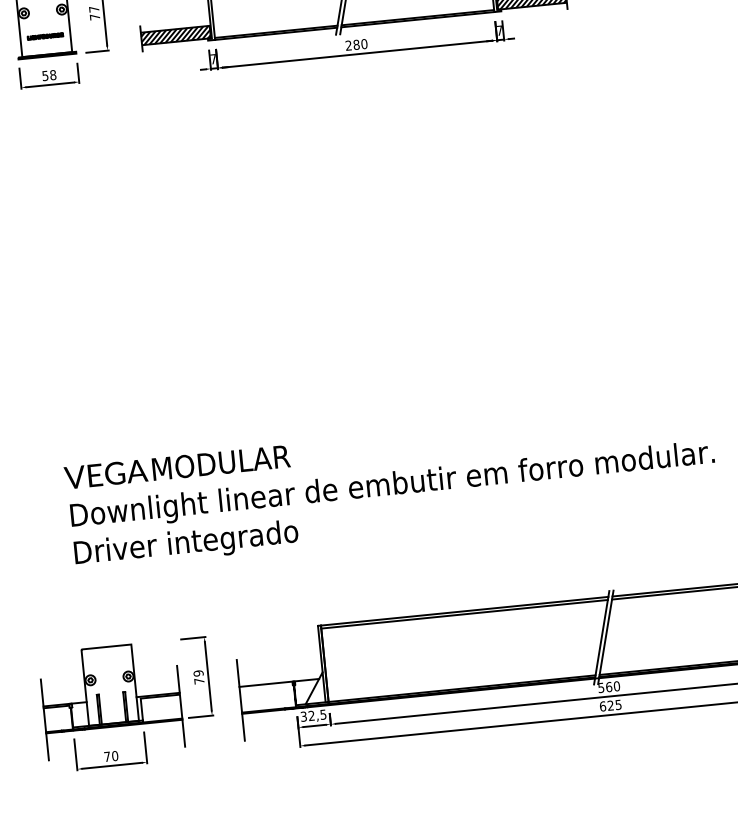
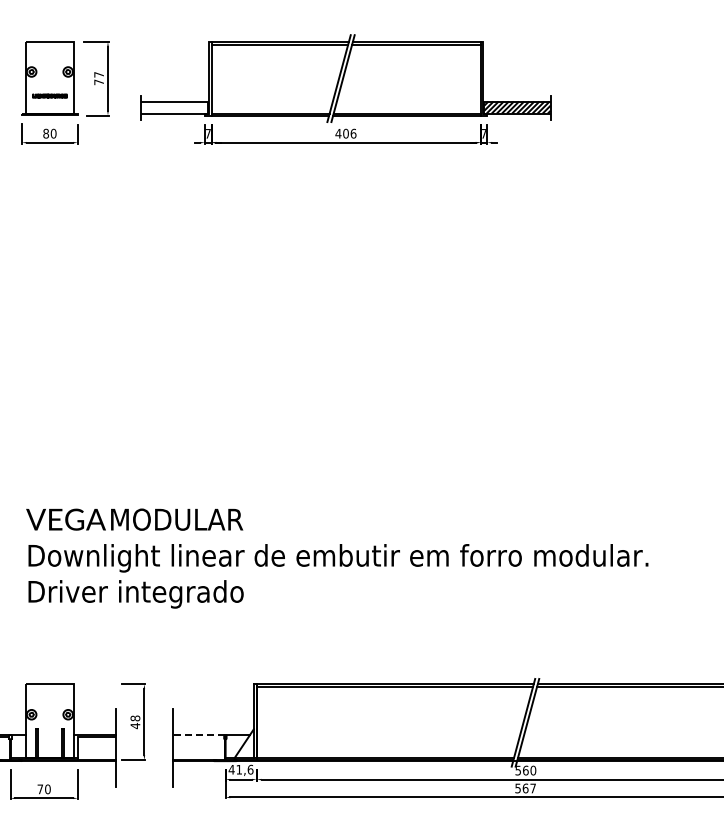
hatch: (175, 35) -> (174, 107), removed
text: (356, 44) -> (345, 133), 280 -> 406
text: (48, 75) -> (49, 133), 58 -> 80
text: (199, 677) -> (135, 722), 79 -> 48
line: (265, 684) -> (198, 735), solid -> dashed
text: (610, 705) -> (525, 788), 625 -> 567
text: (312, 715) -> (240, 769), 32,5 -> 41,6

